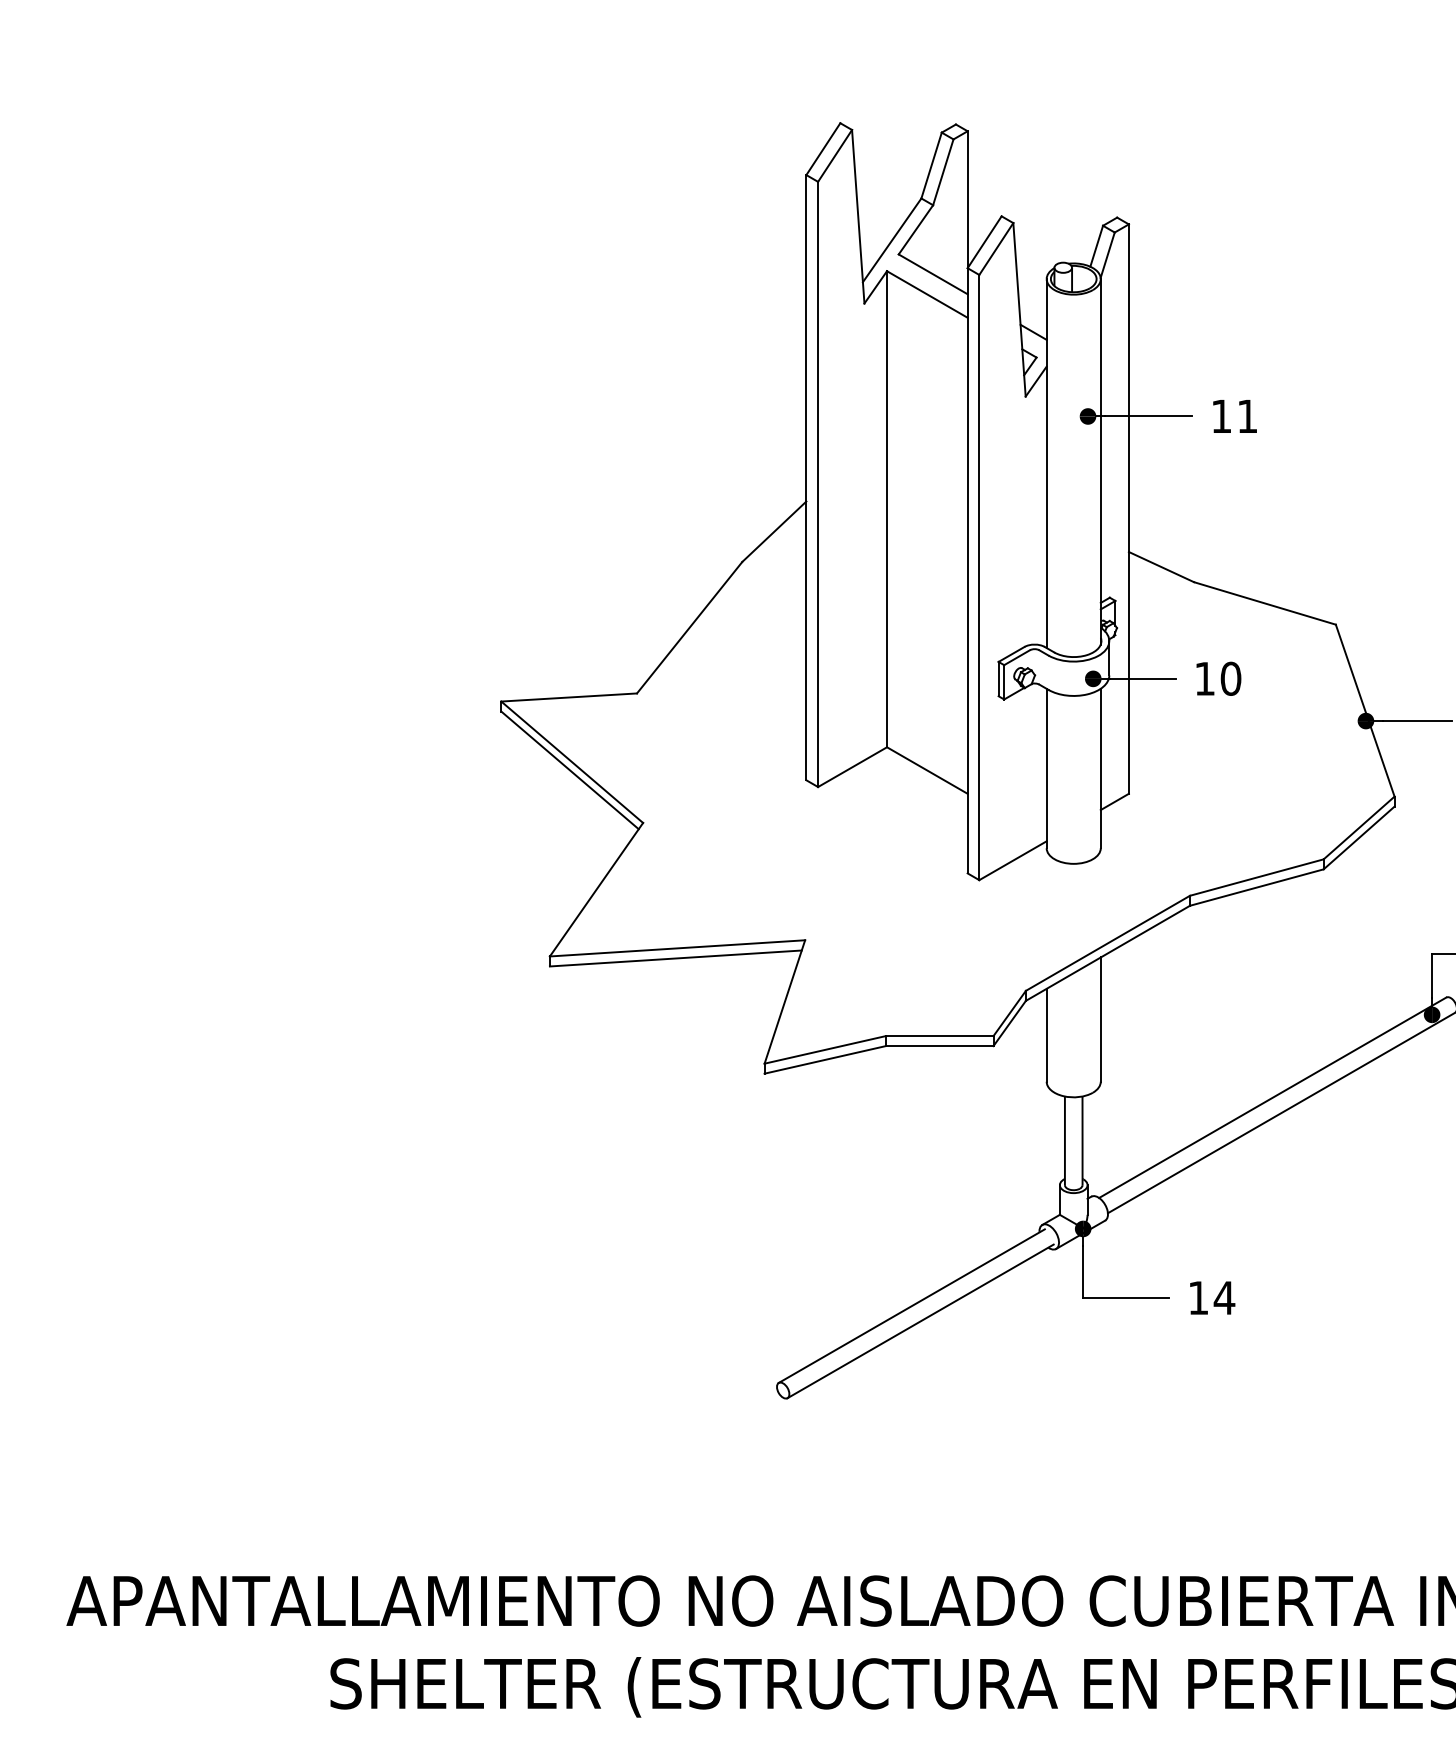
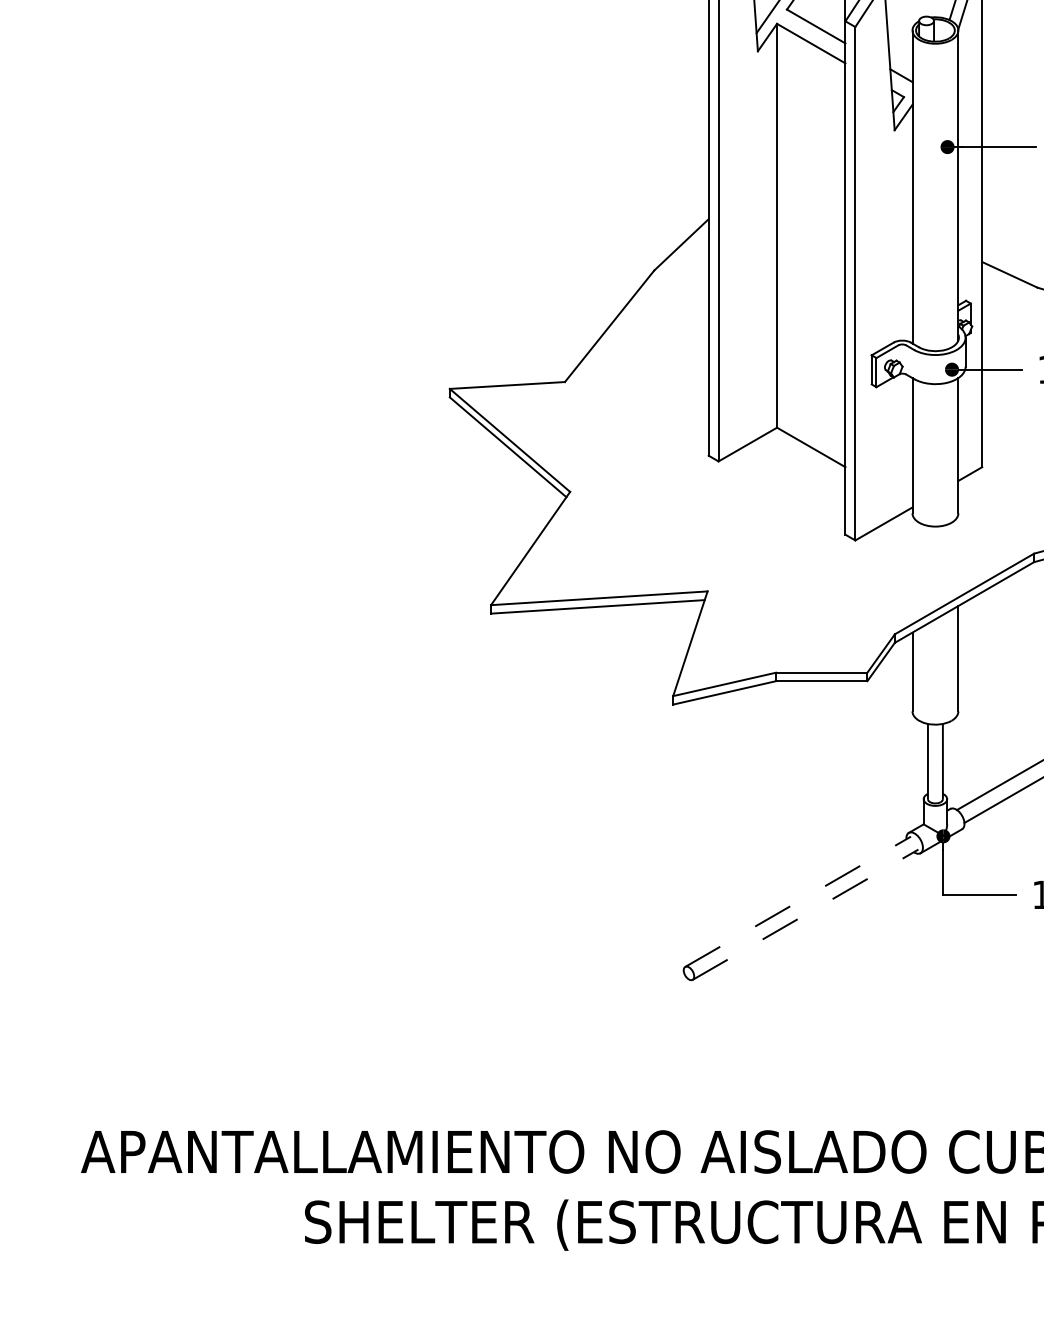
line: (911, 1306) -> (797, 902), solid -> dashed
line: (920, 1321) -> (805, 914), solid -> dashed

